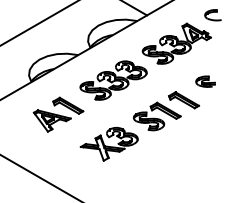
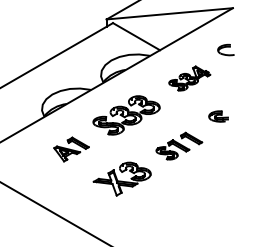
part: (176, 43) -> (189, 78), size x0.6
part: (165, 111) -> (178, 146), size x0.7
part: (58, 114) -> (71, 149), size x0.7

